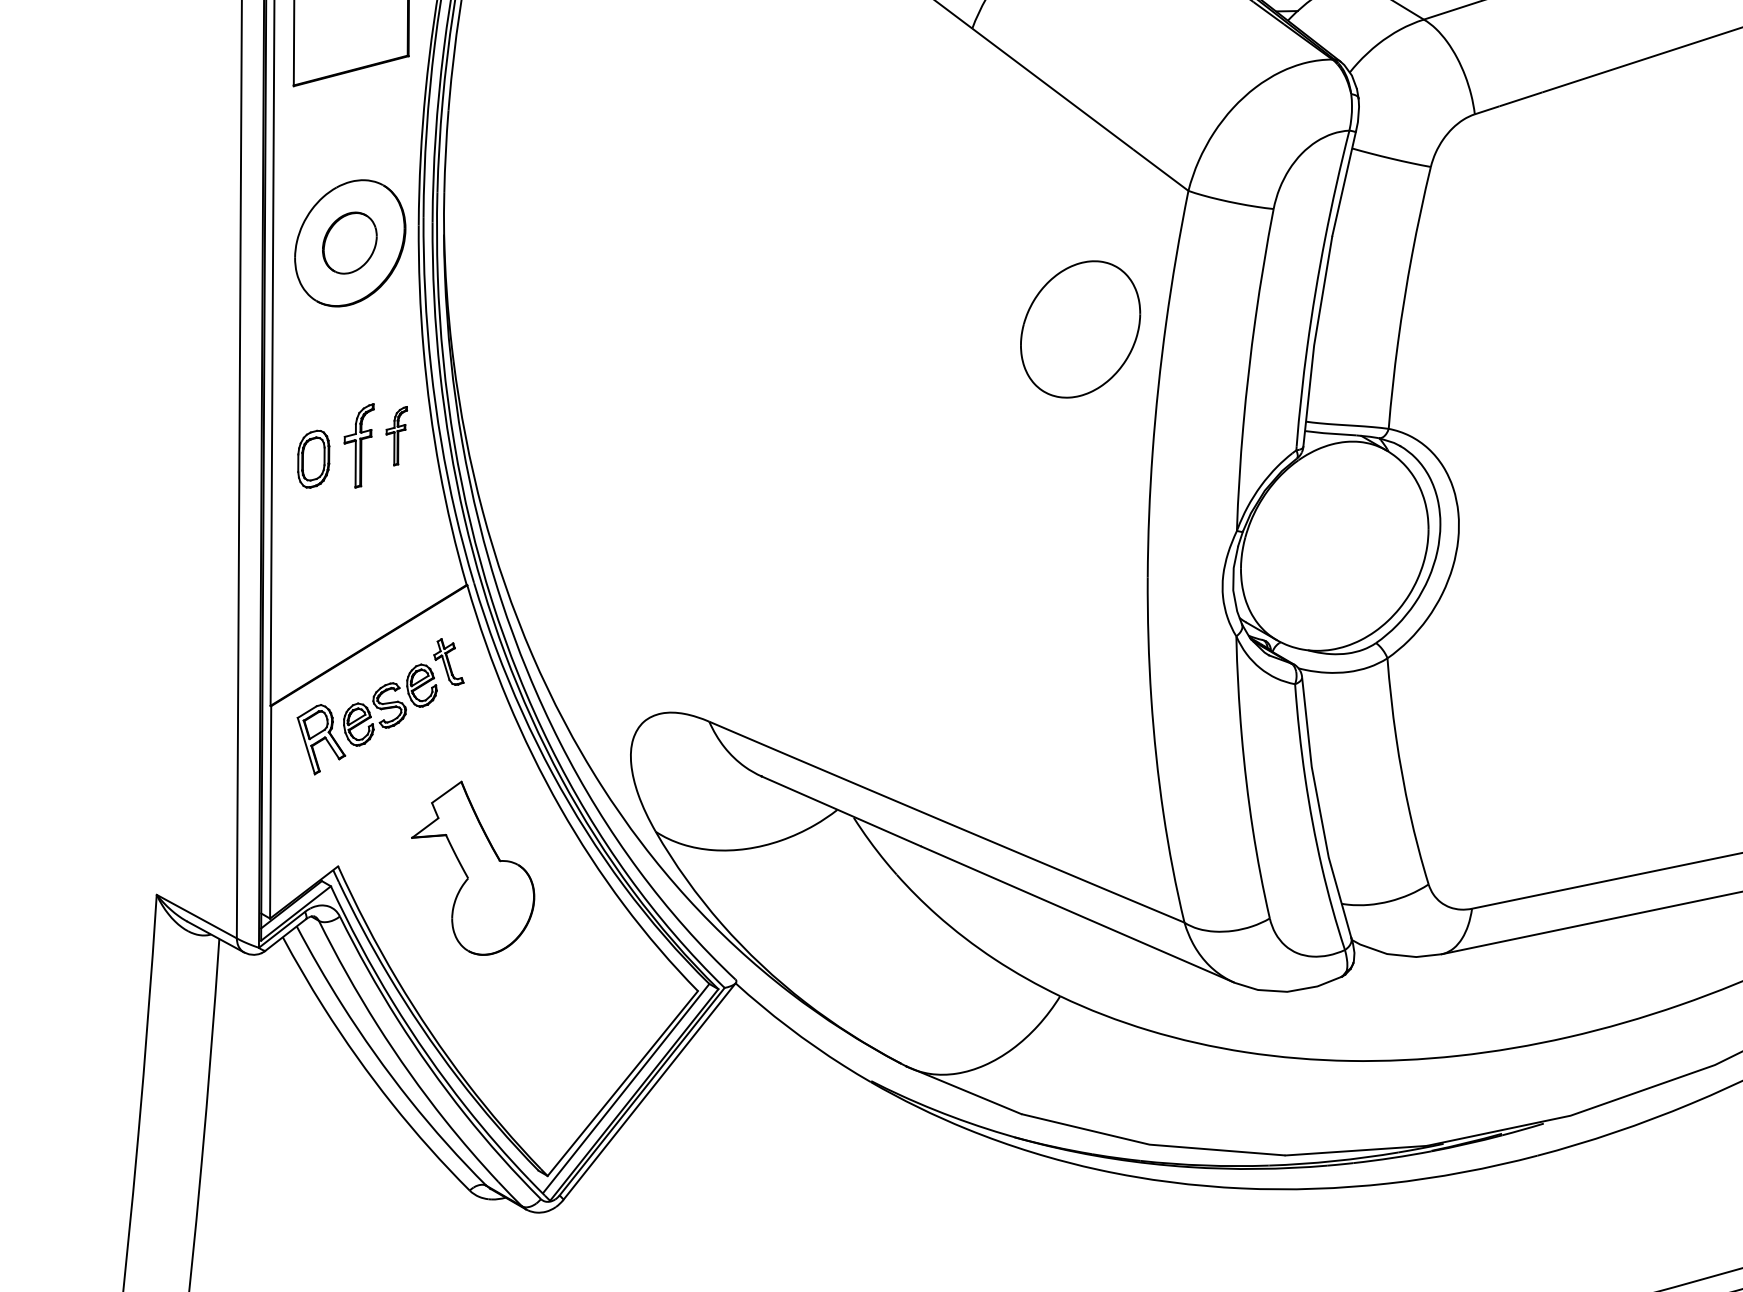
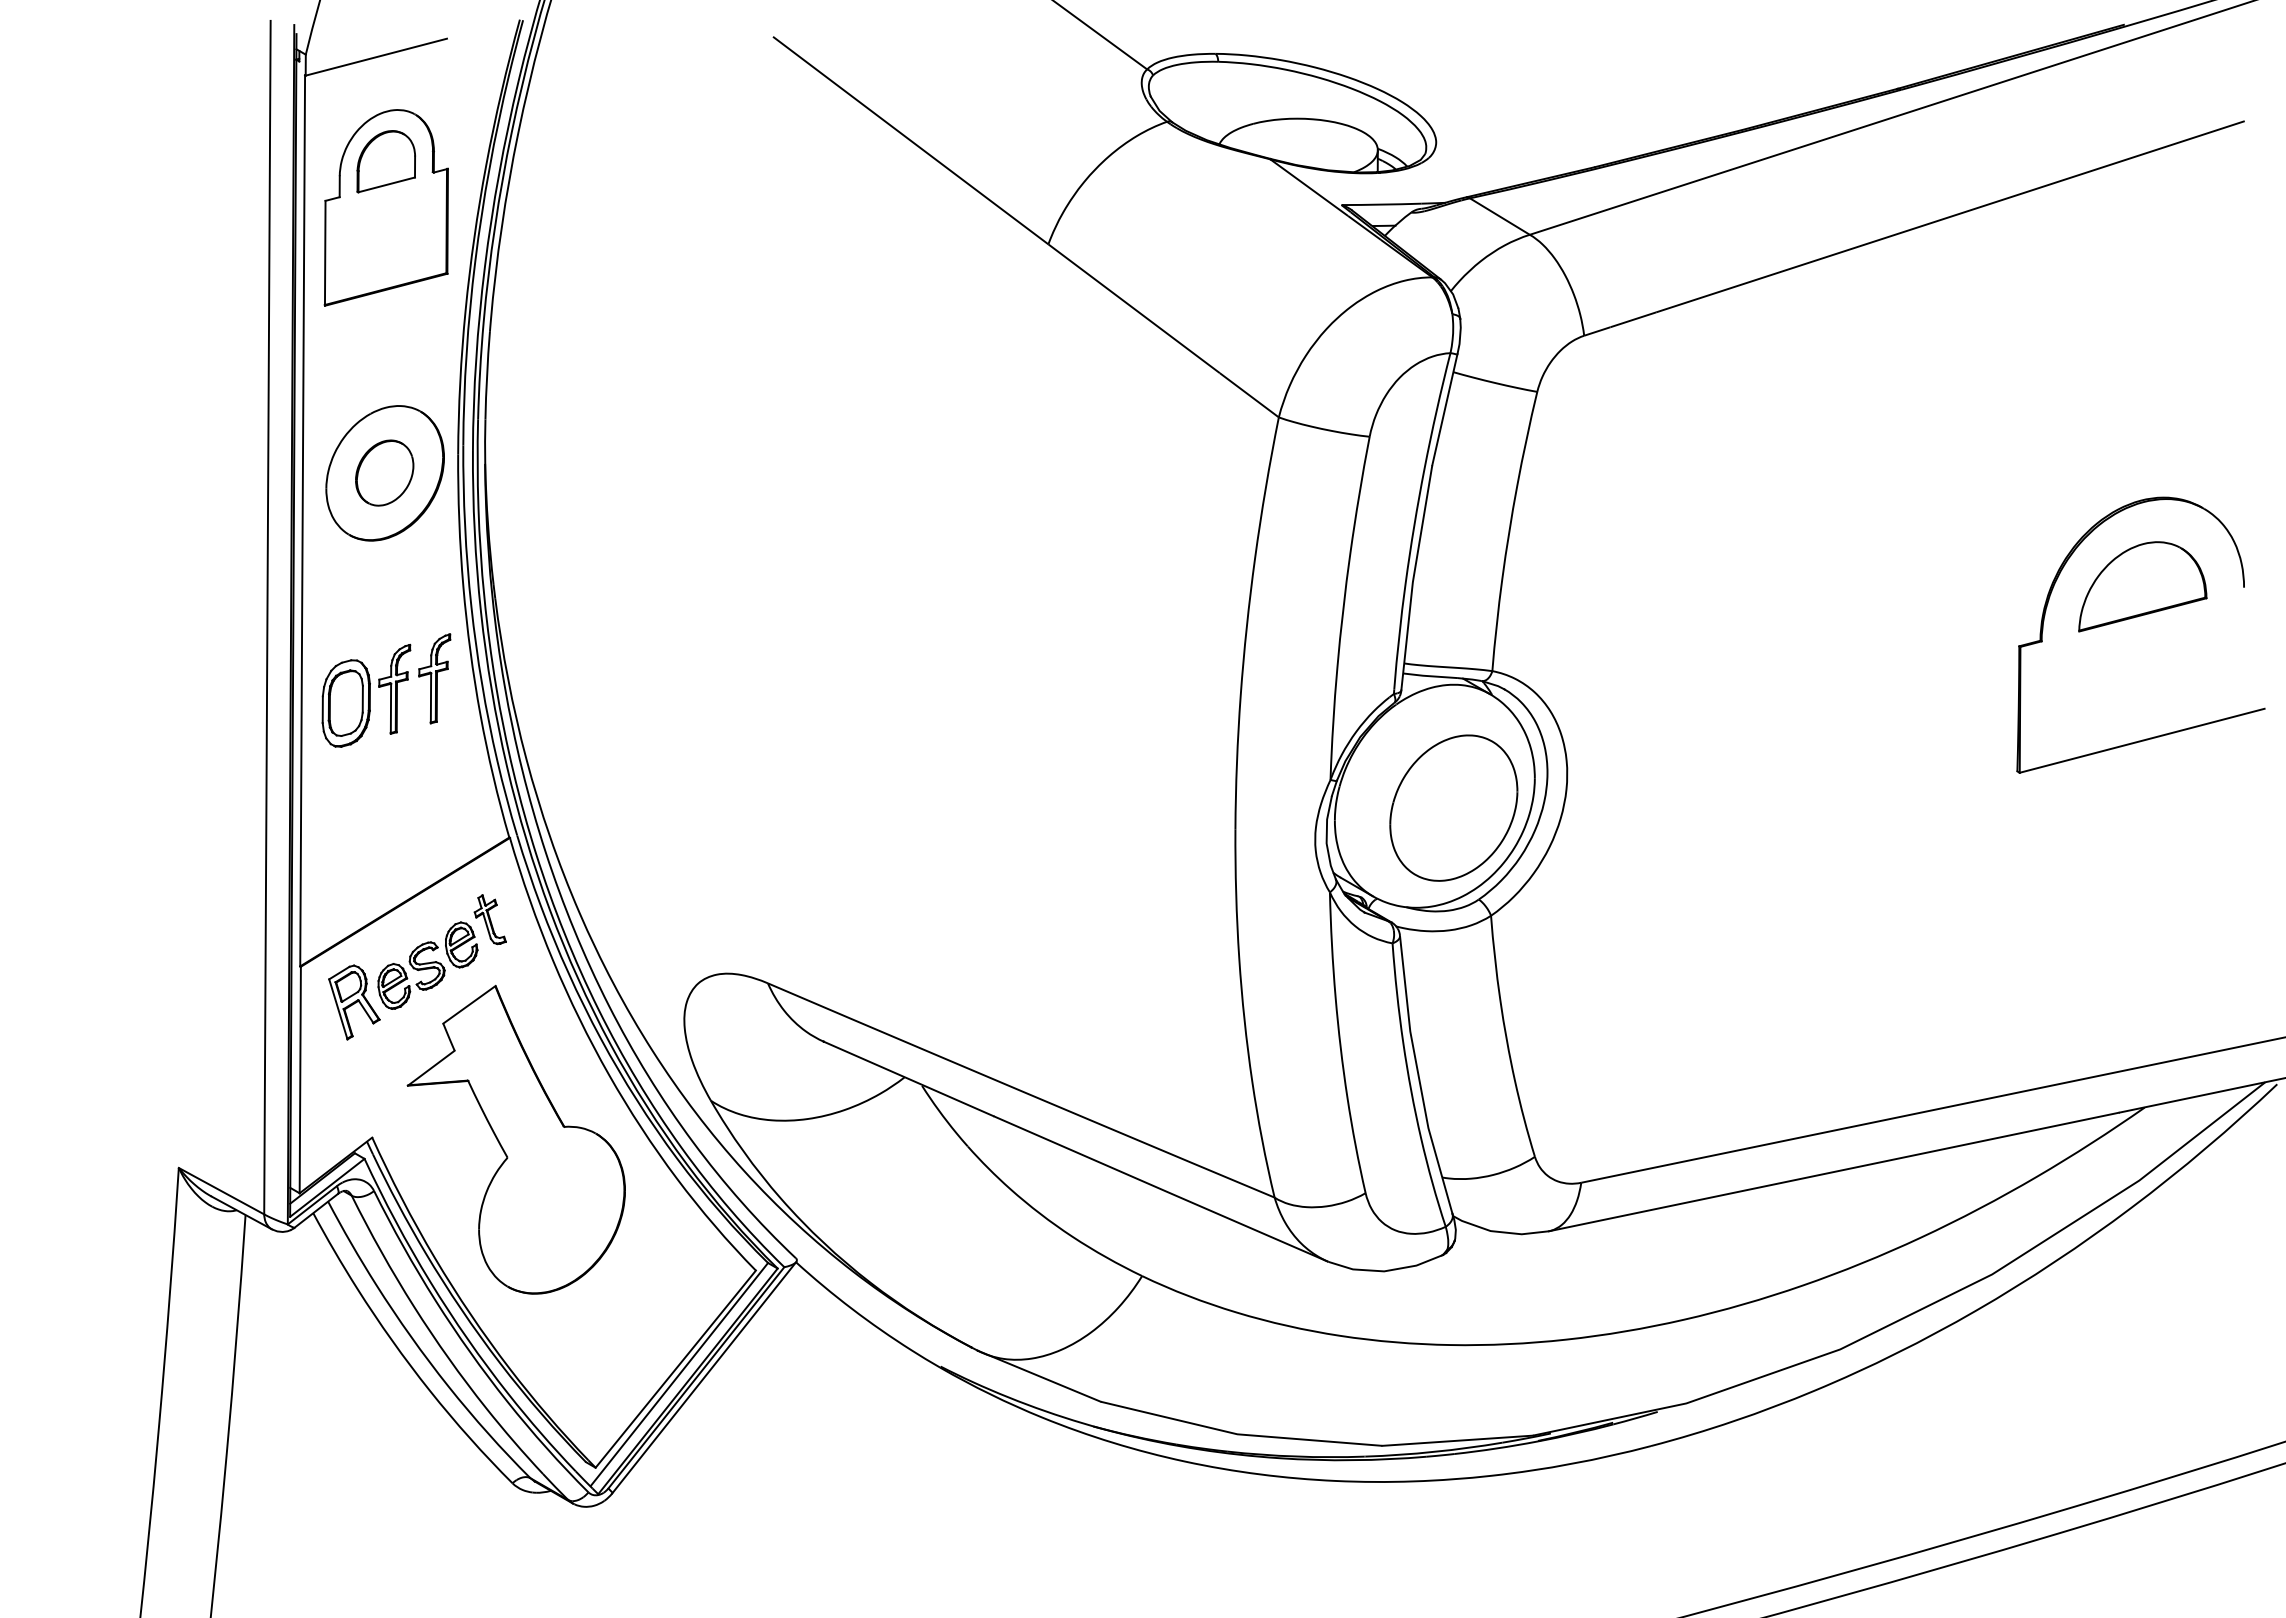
part: (1080, 328) -> (1453, 807), moved
part: (396, 435) -> (434, 678), size x1.43
part: (313, 459) -> (345, 703), size x1.43
part: (472, 868) -> (515, 1139), size x1.67

